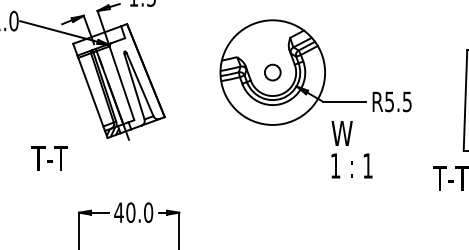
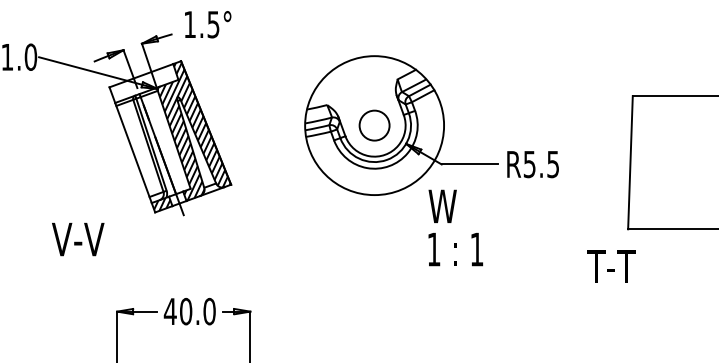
circle: (272, 72) -> (374, 125), size x1.43
hatch: (136, 77) -> (193, 131), added
text: (351, 149) -> (455, 227), moved
text: (49, 158) -> (78, 239), T-T -> V-V

